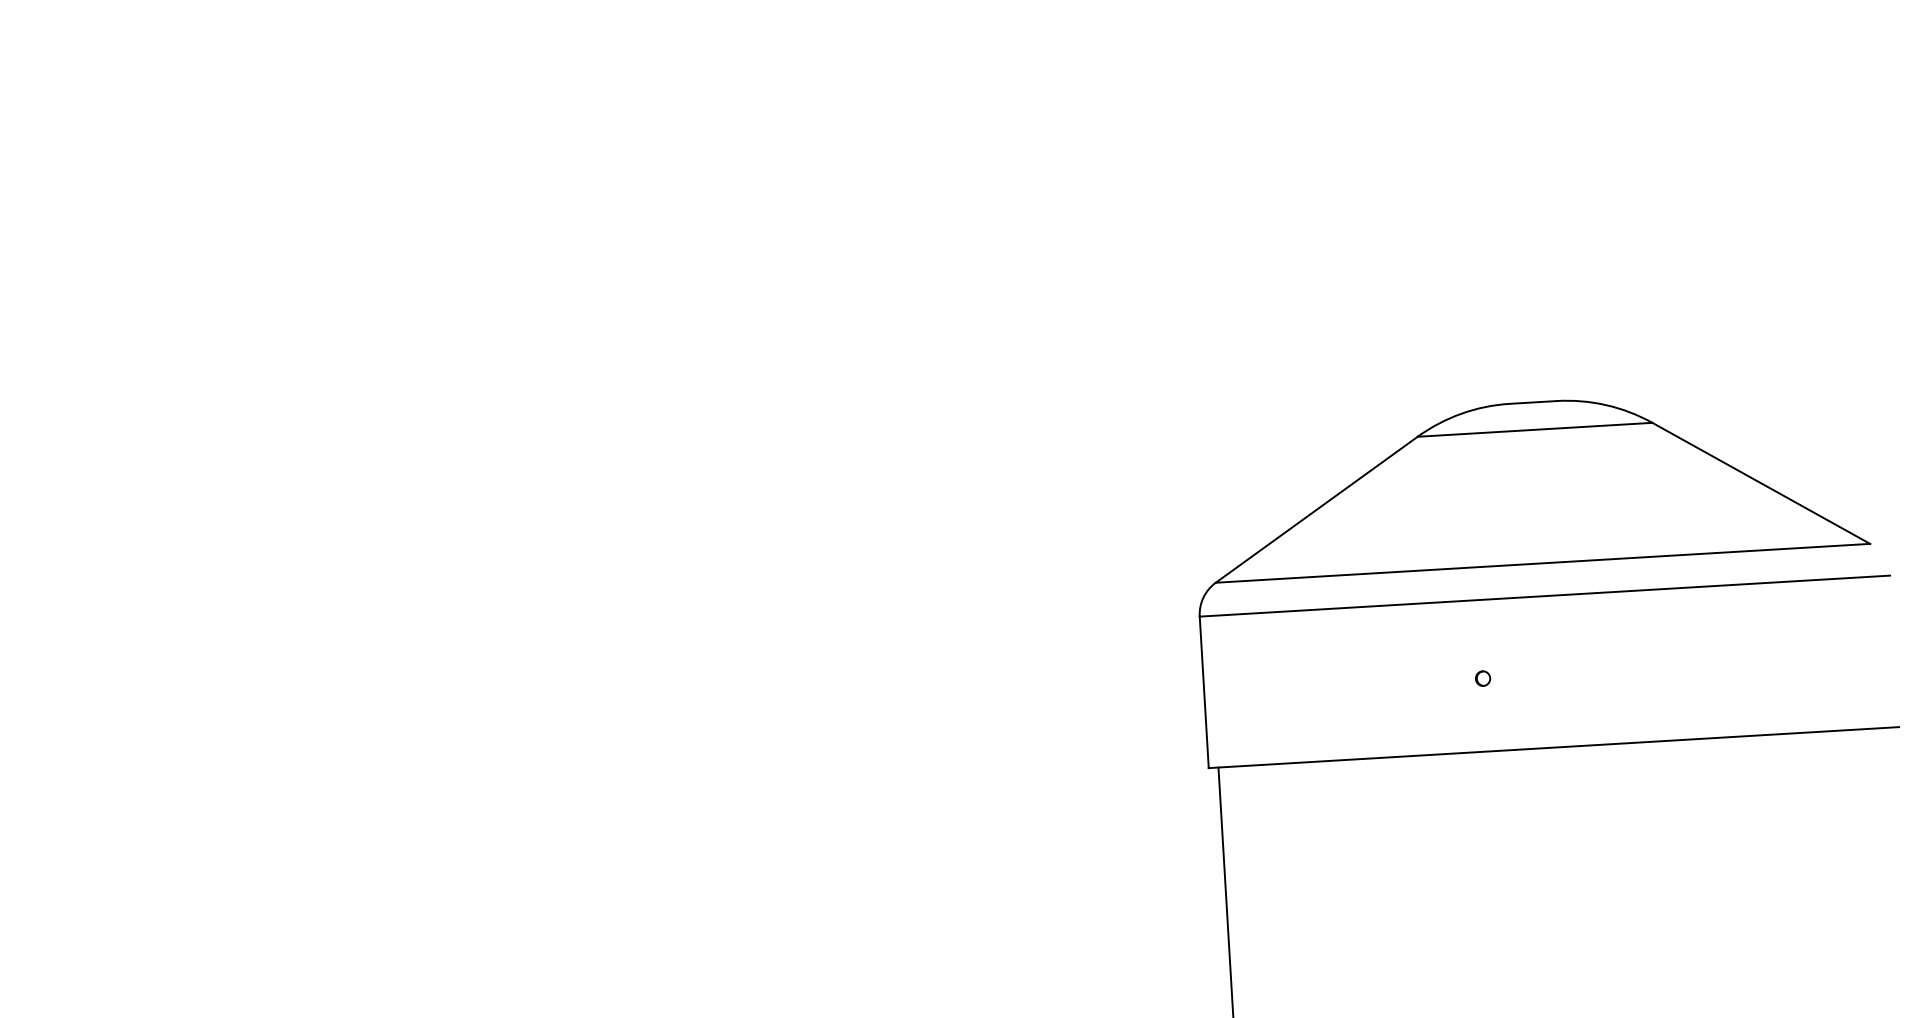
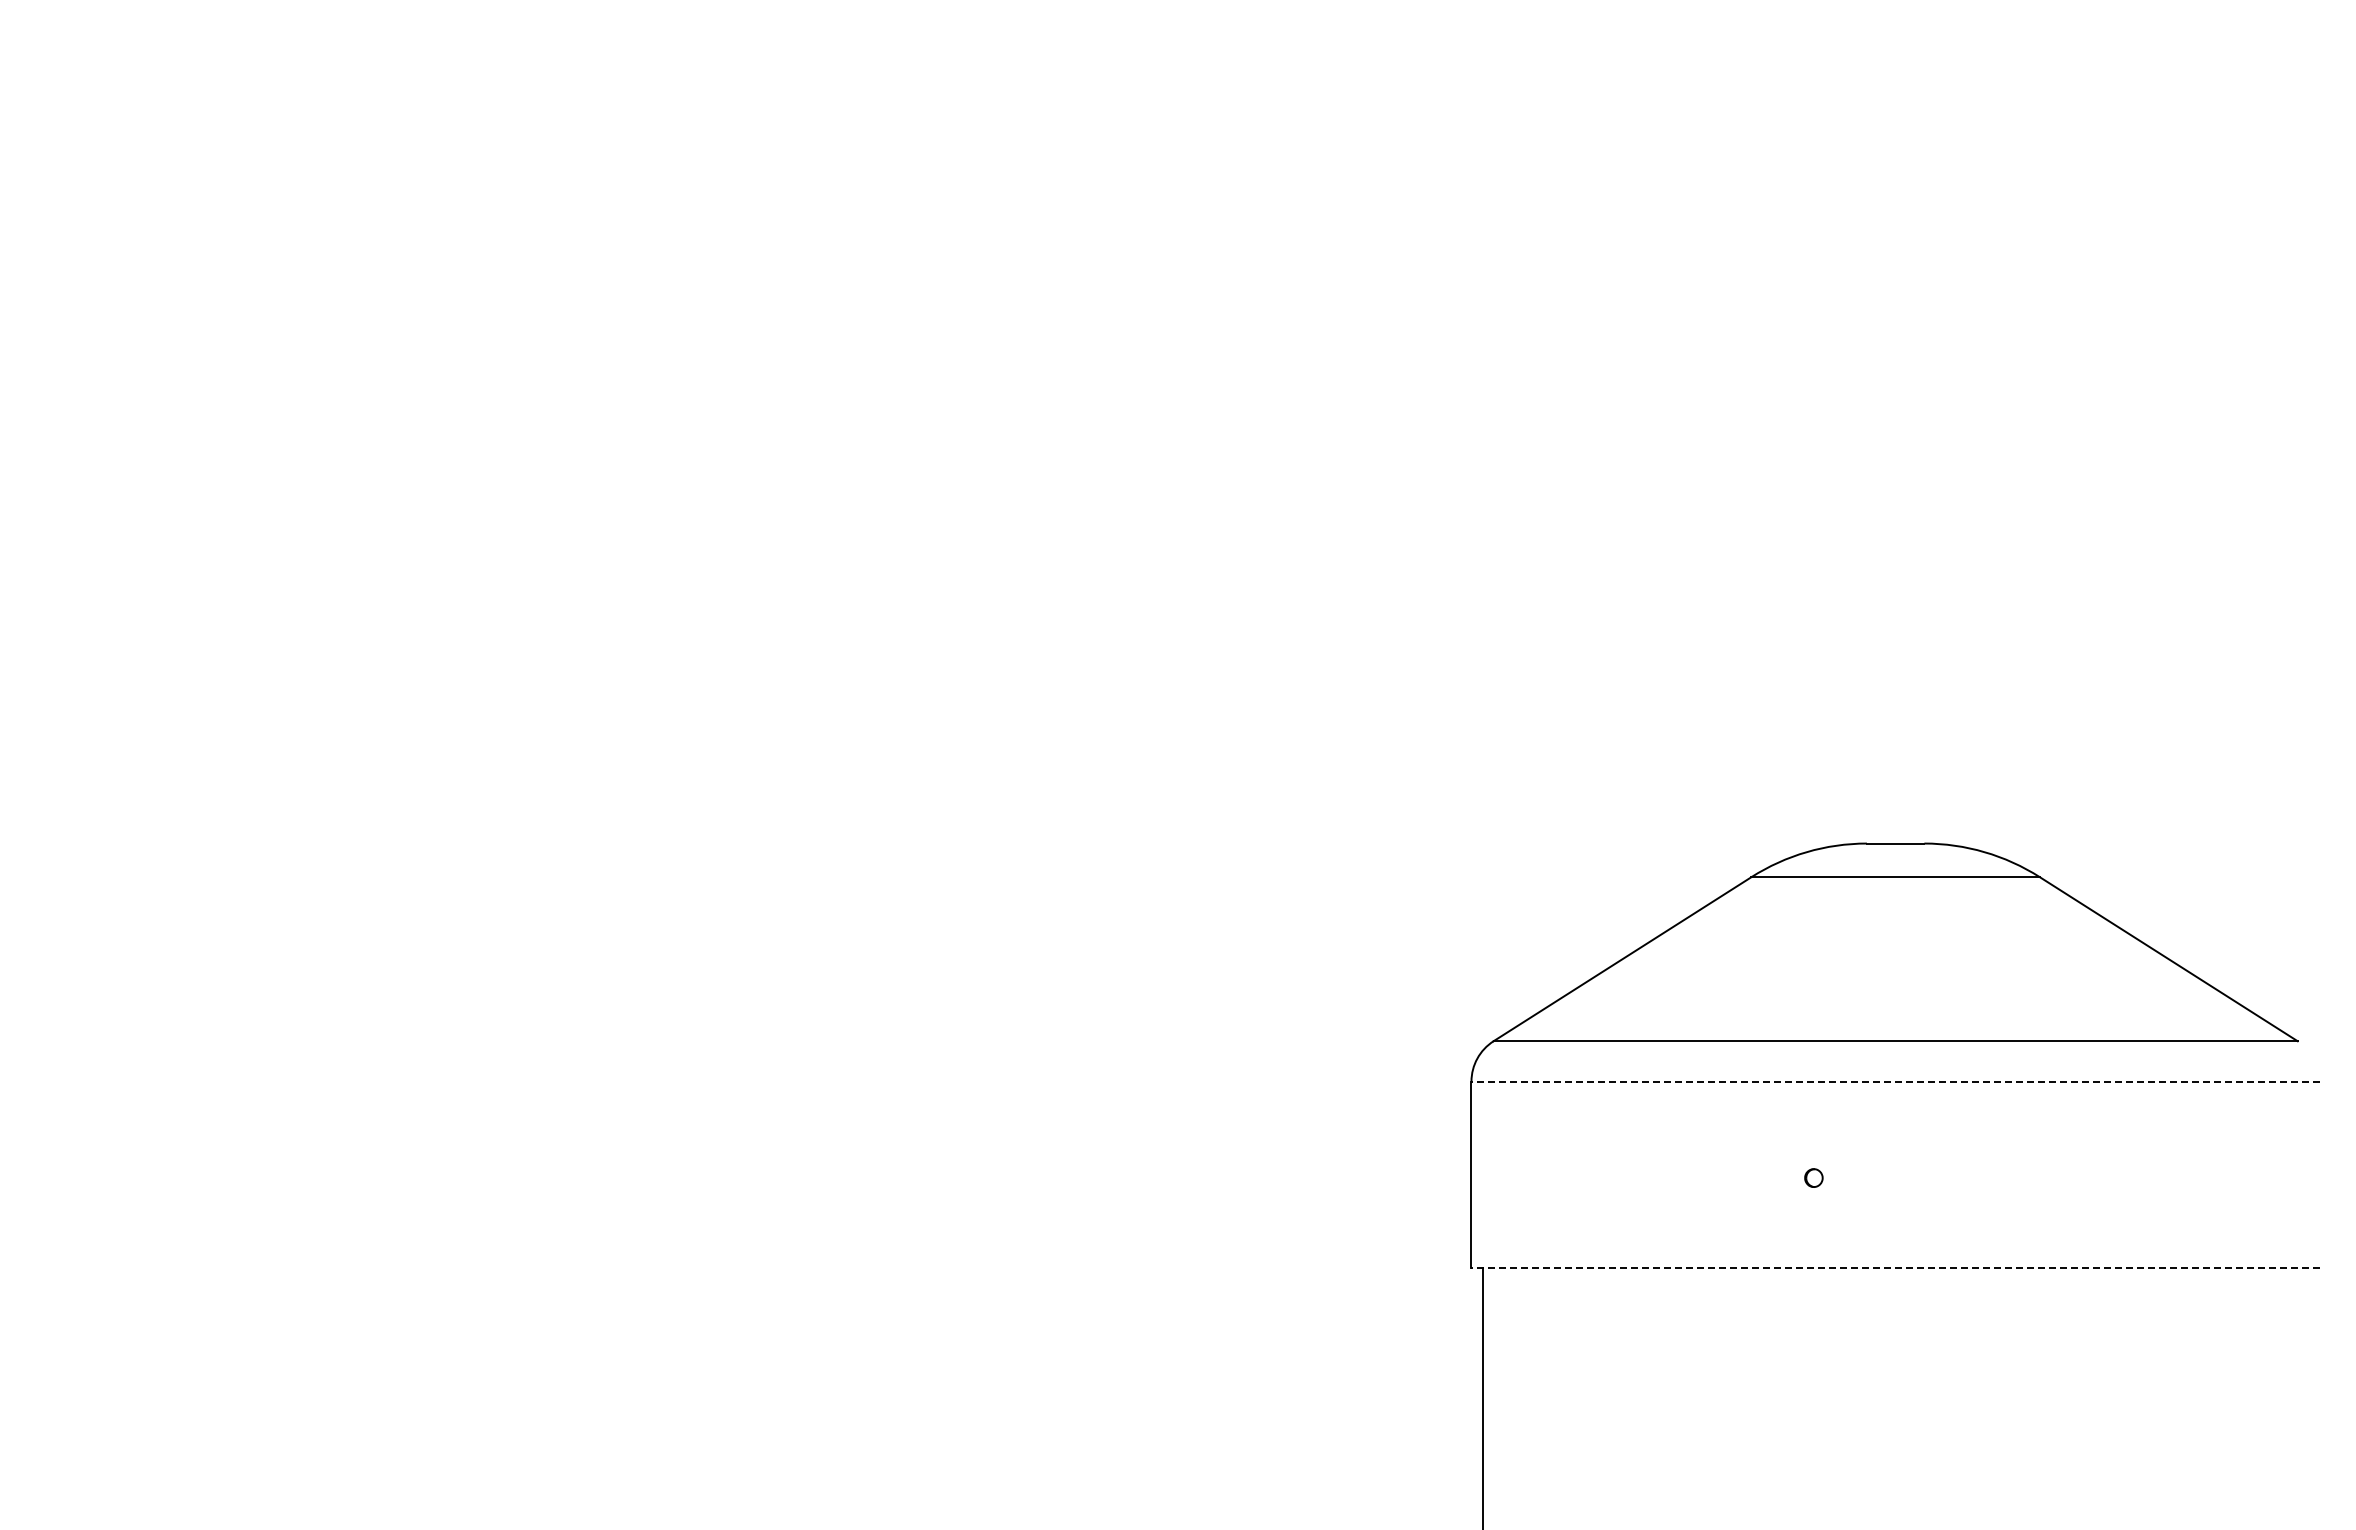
line: (1544, 596) -> (1895, 1081), solid -> dashed
line: (1553, 747) -> (1895, 1267), solid -> dashed

